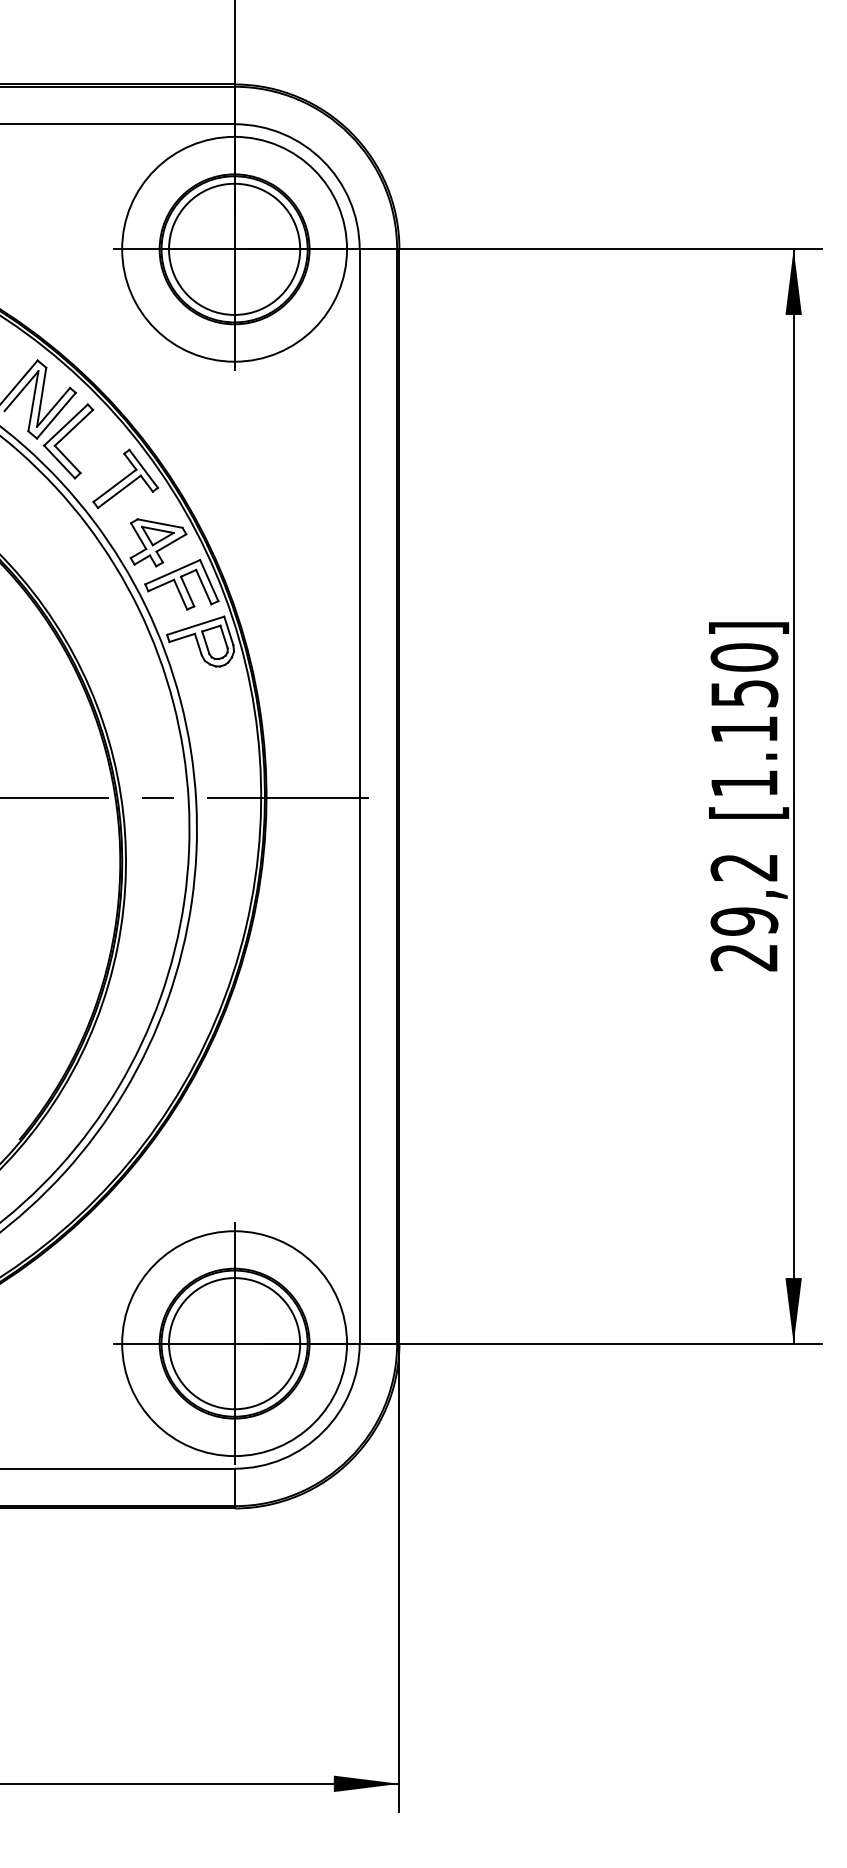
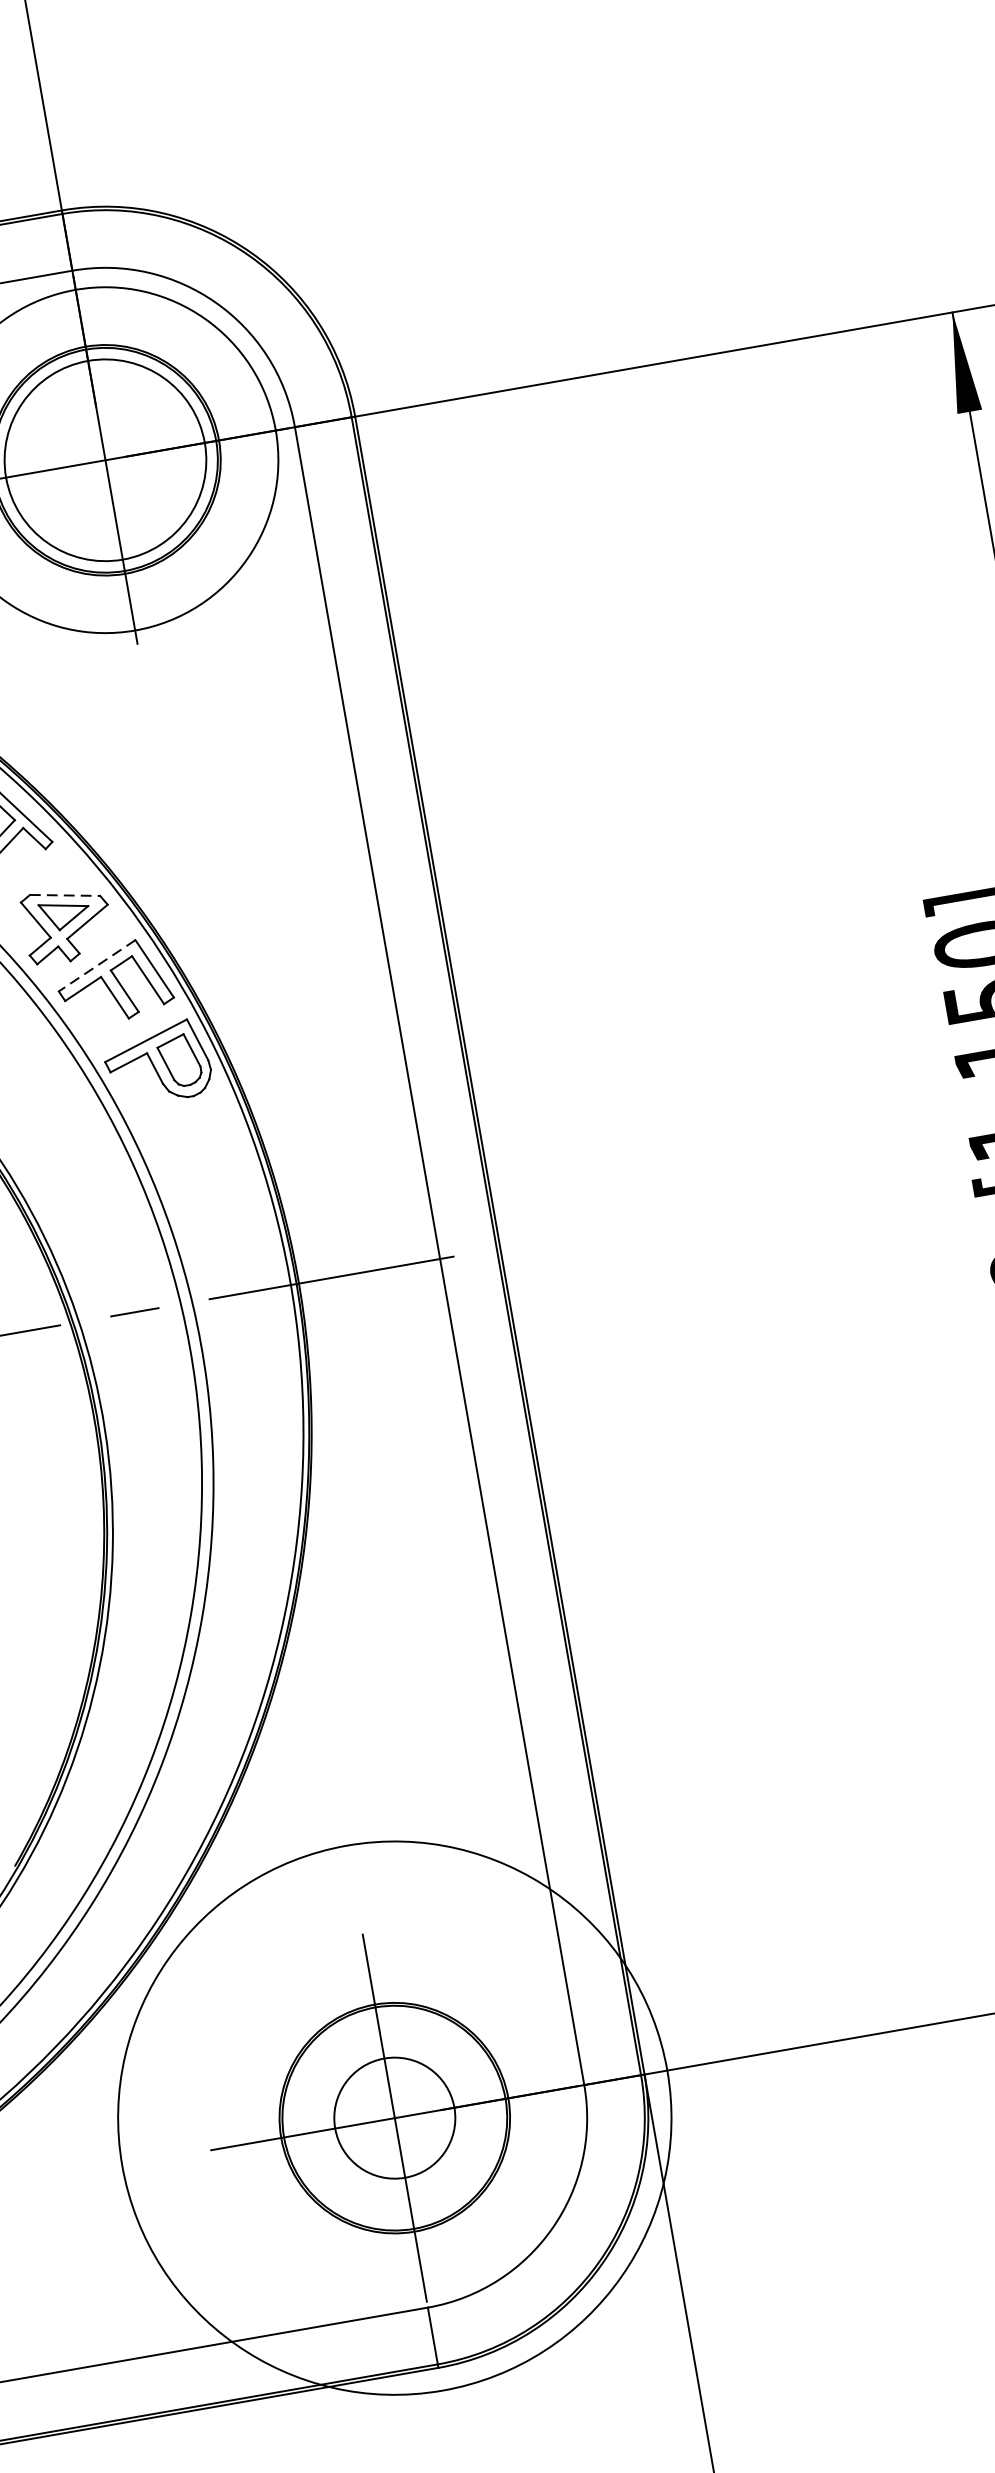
line: (160, 523) -> (65, 895), solid -> dashed
line: (172, 572) -> (96, 966), solid -> dashed
circle: (234, 1343) -> (394, 2117), size x0.6
circle: (234, 1343) -> (394, 2117), size x1.6

